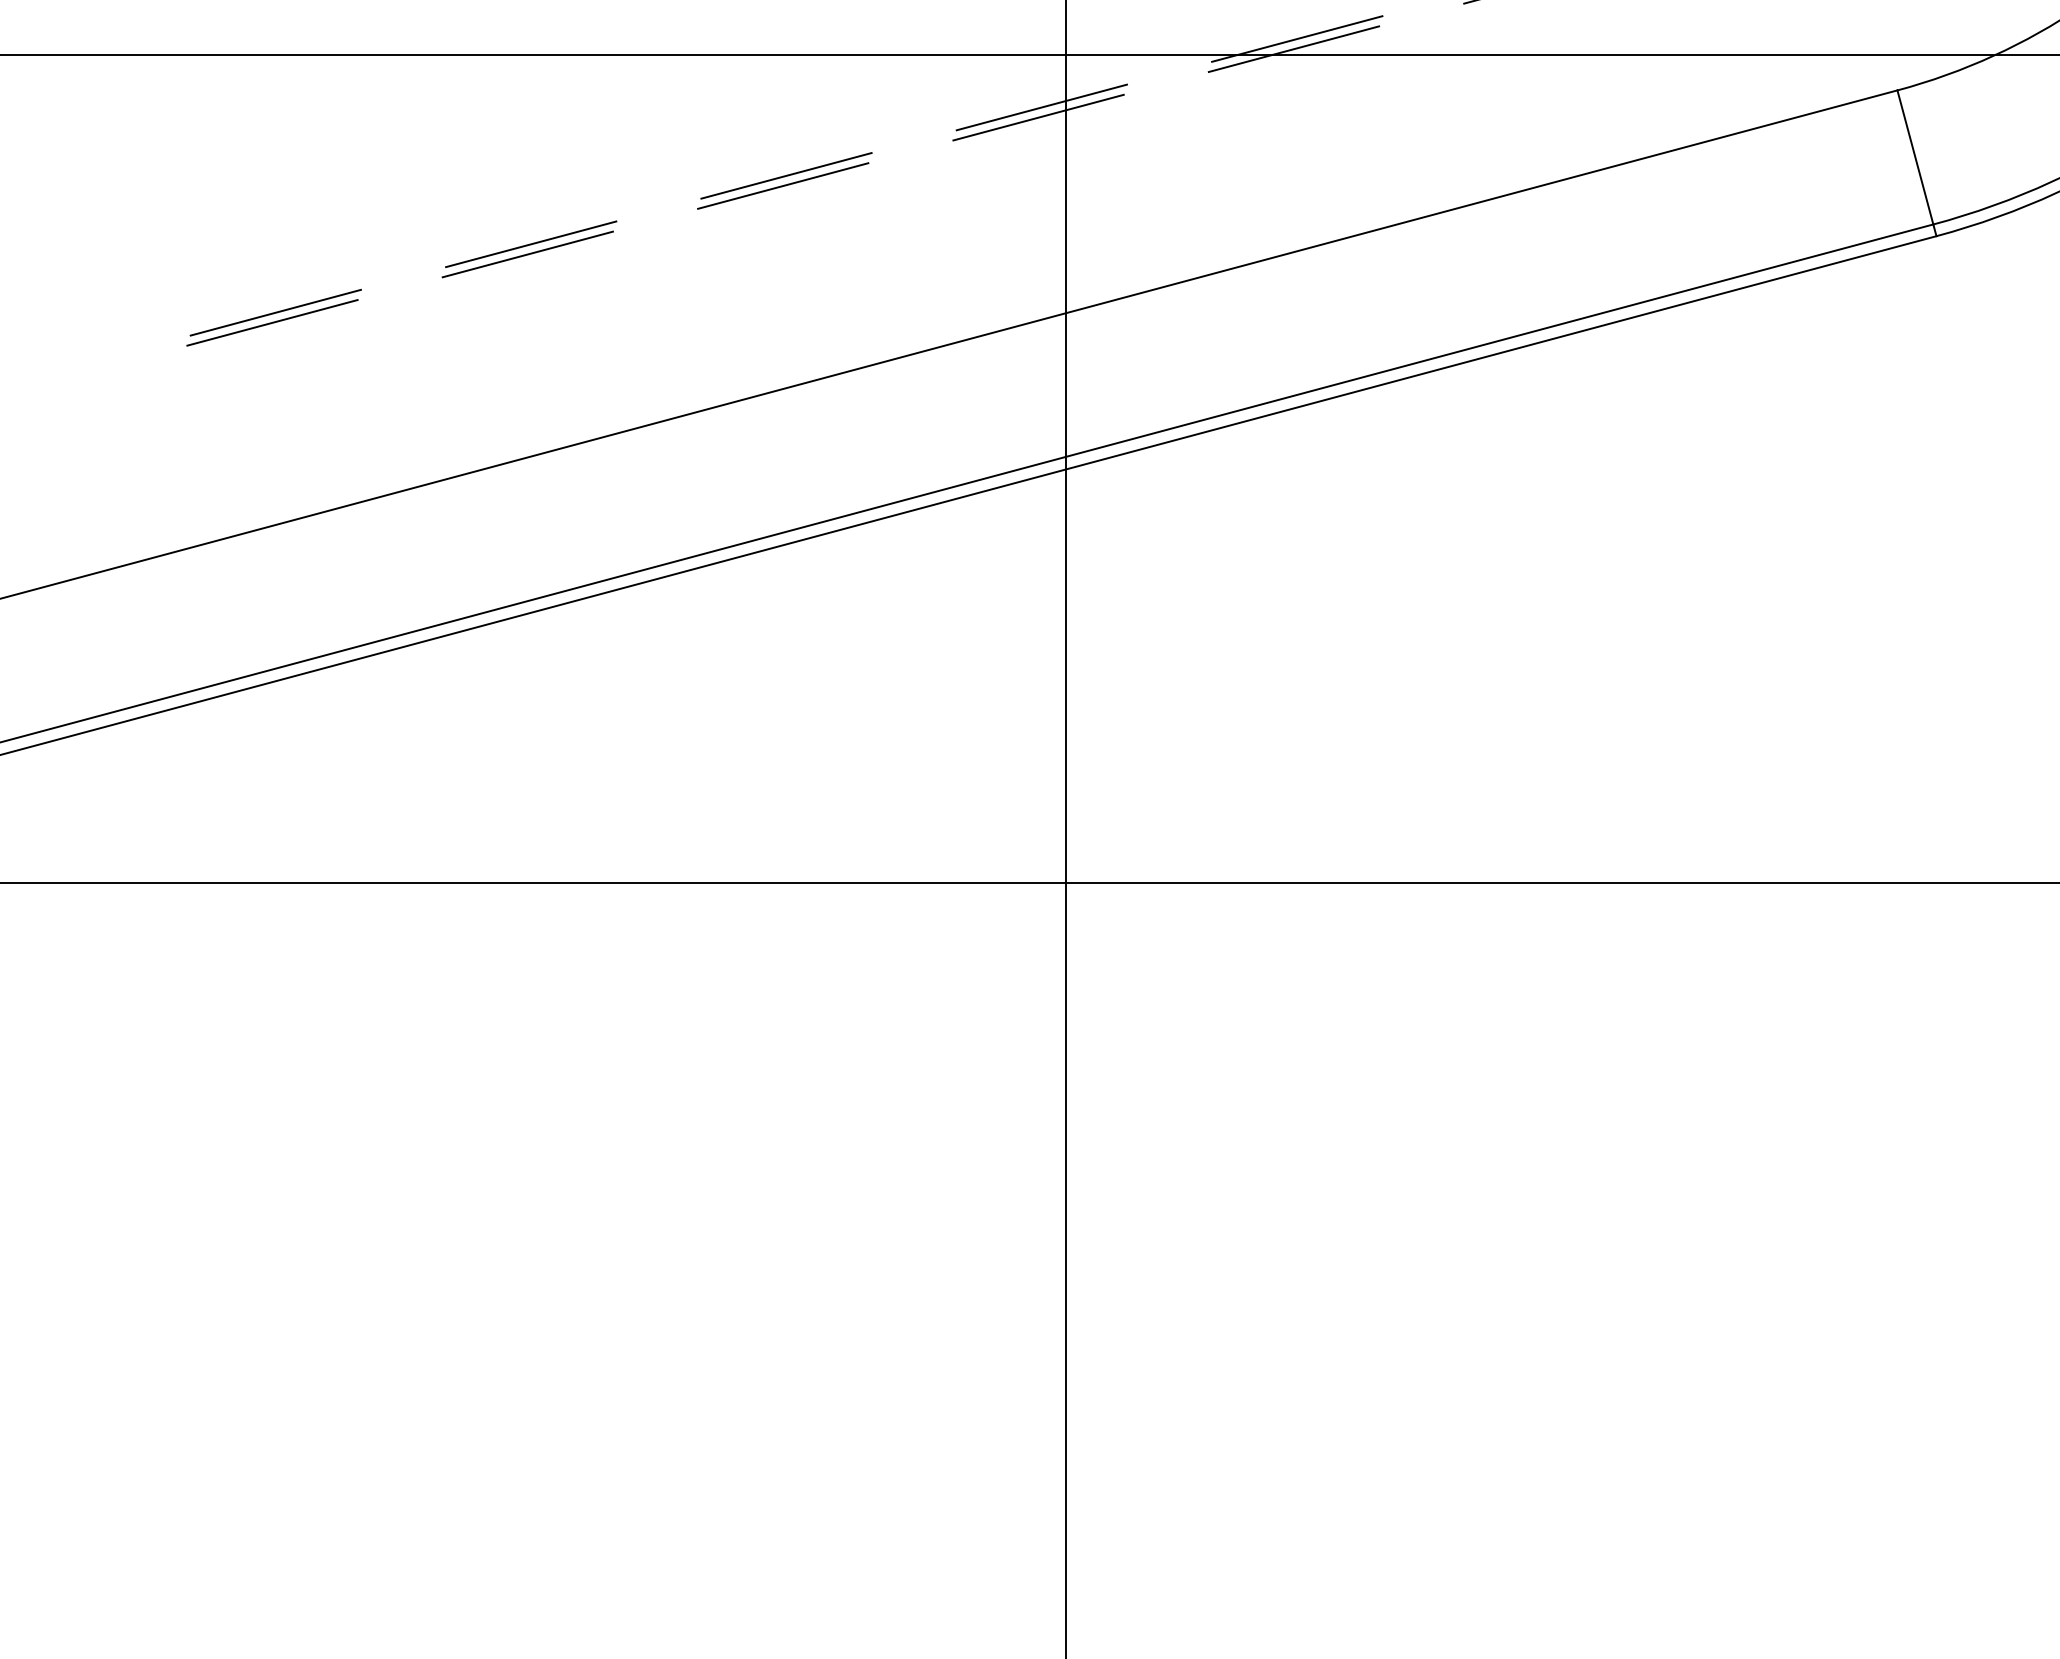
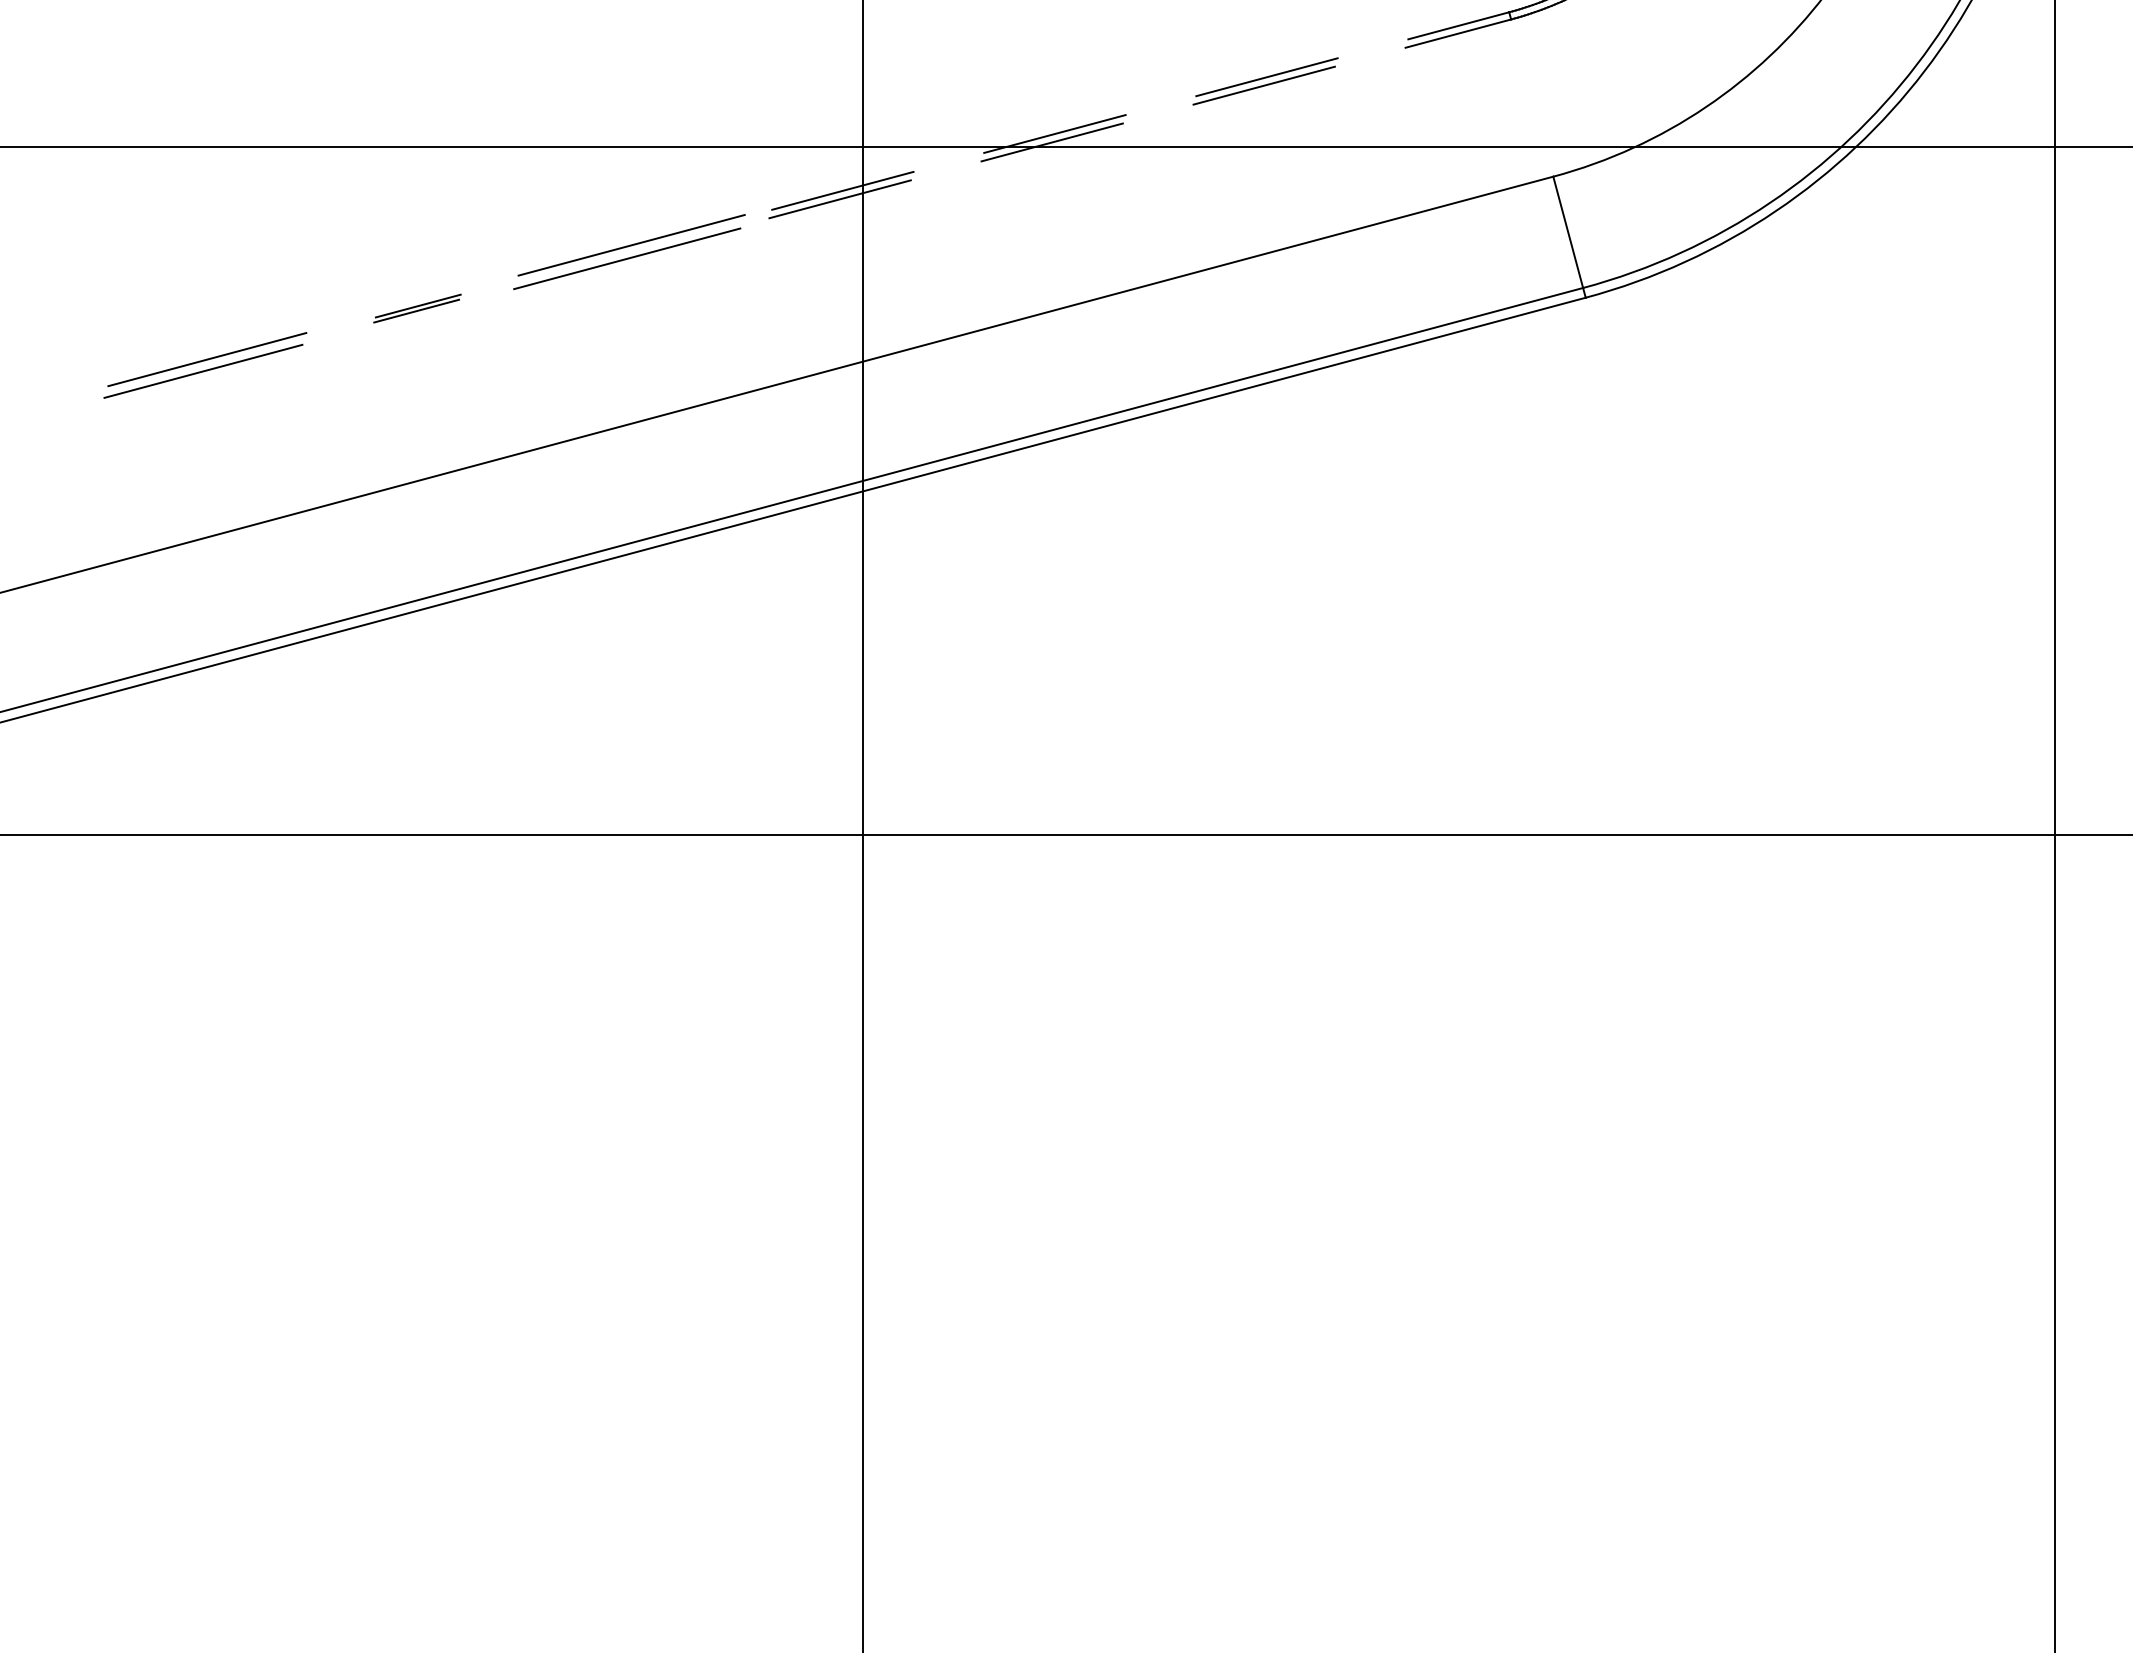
part: (784, 180) -> (629, 251), size x1.6
part: (529, 249) -> (417, 308), size x0.6
part: (274, 317) -> (205, 365), size x1.4

